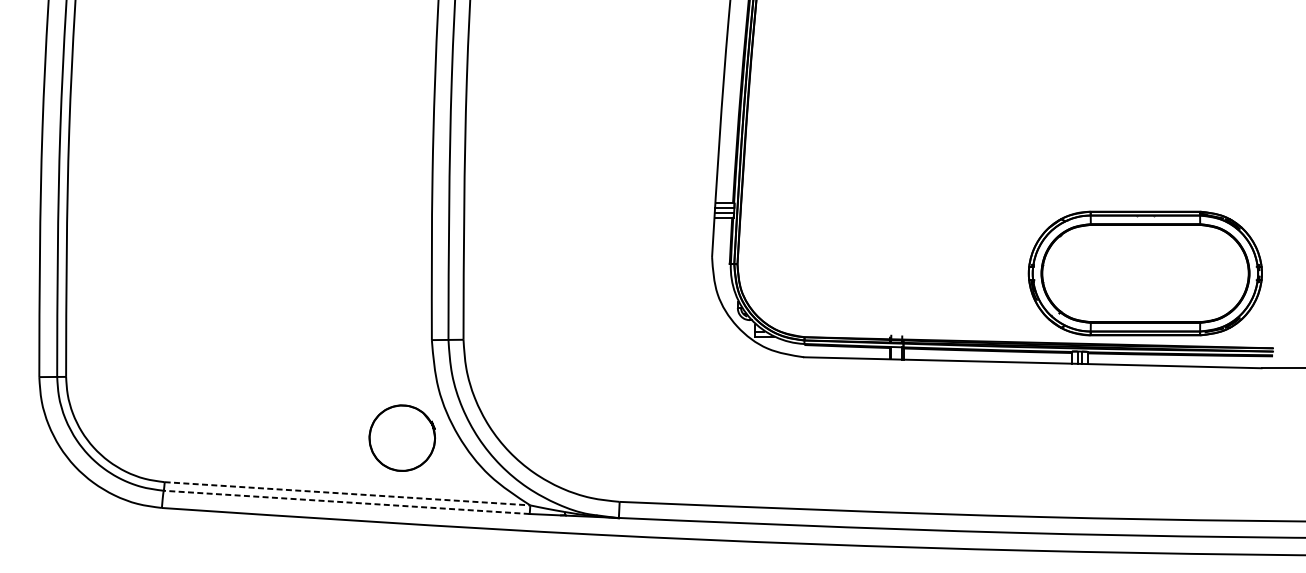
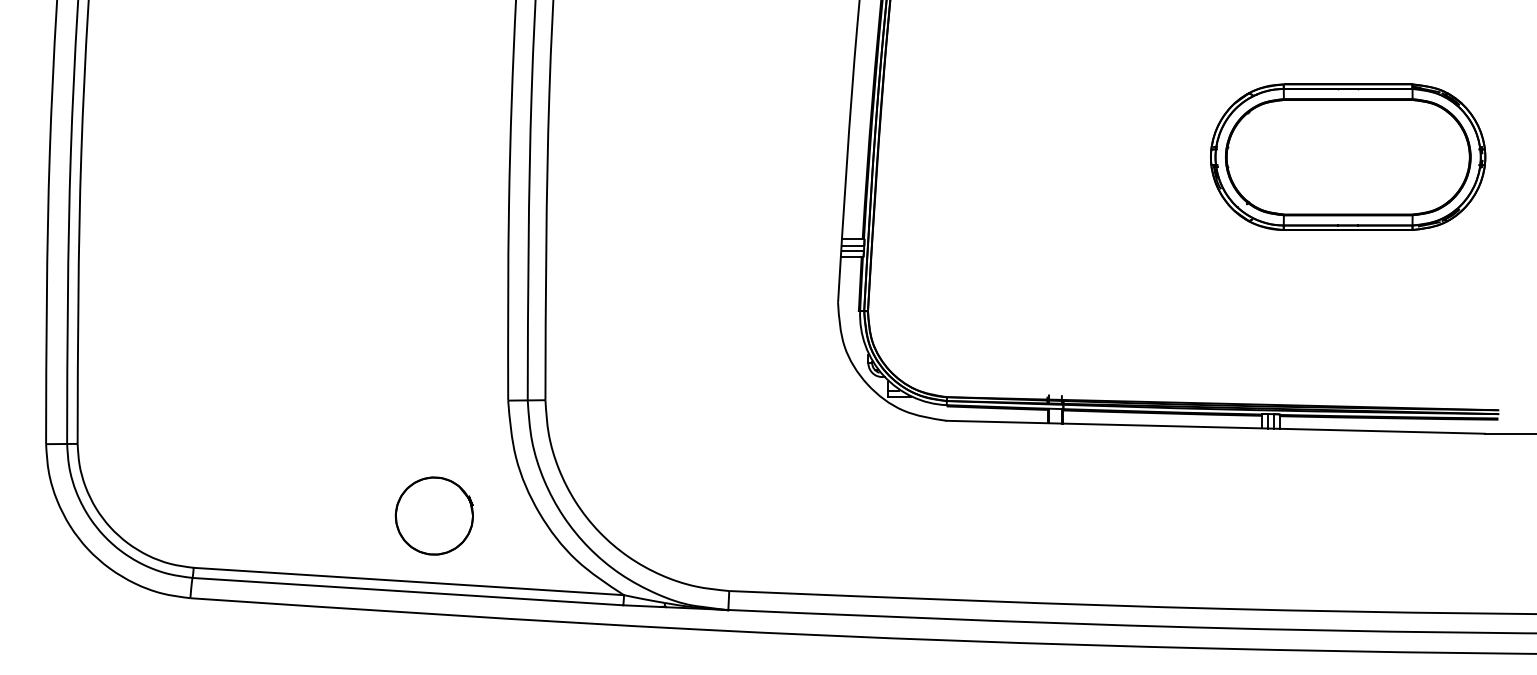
part: (1145, 272) -> (1348, 156), moved
part: (401, 437) -> (433, 515), moved
line: (347, 493) -> (408, 581), dashed -> solid
line: (346, 502) -> (407, 591), dashed -> solid

